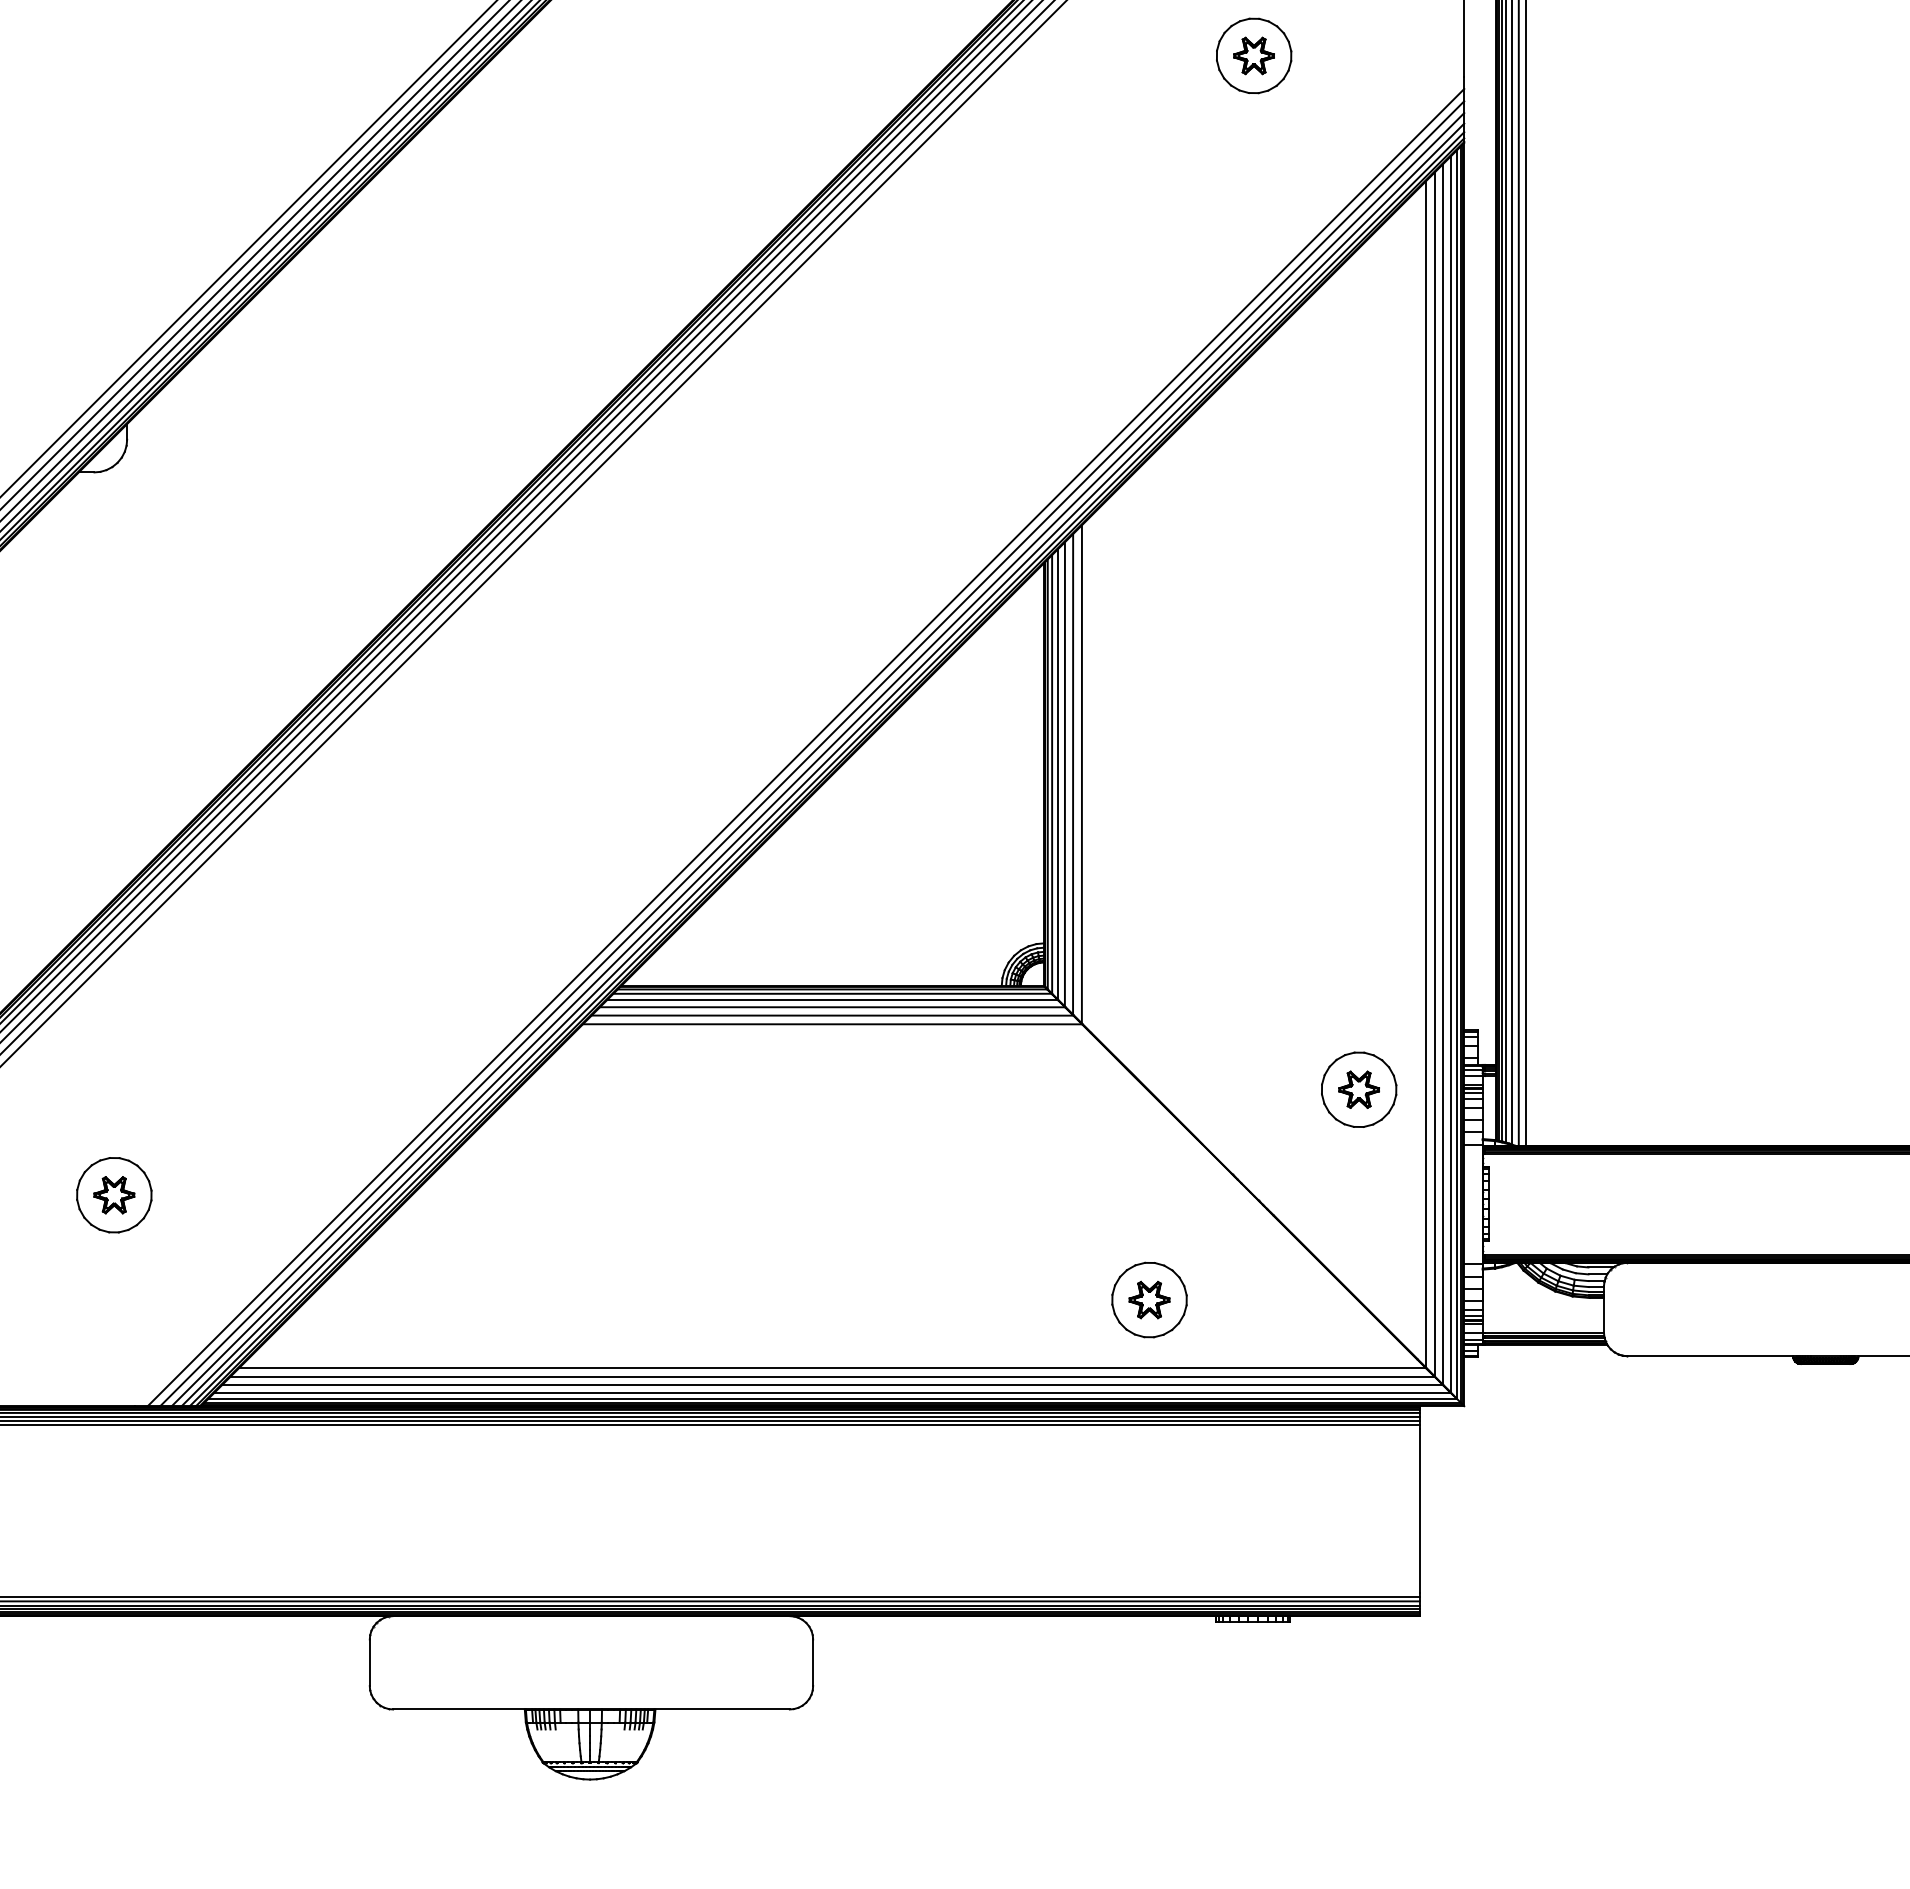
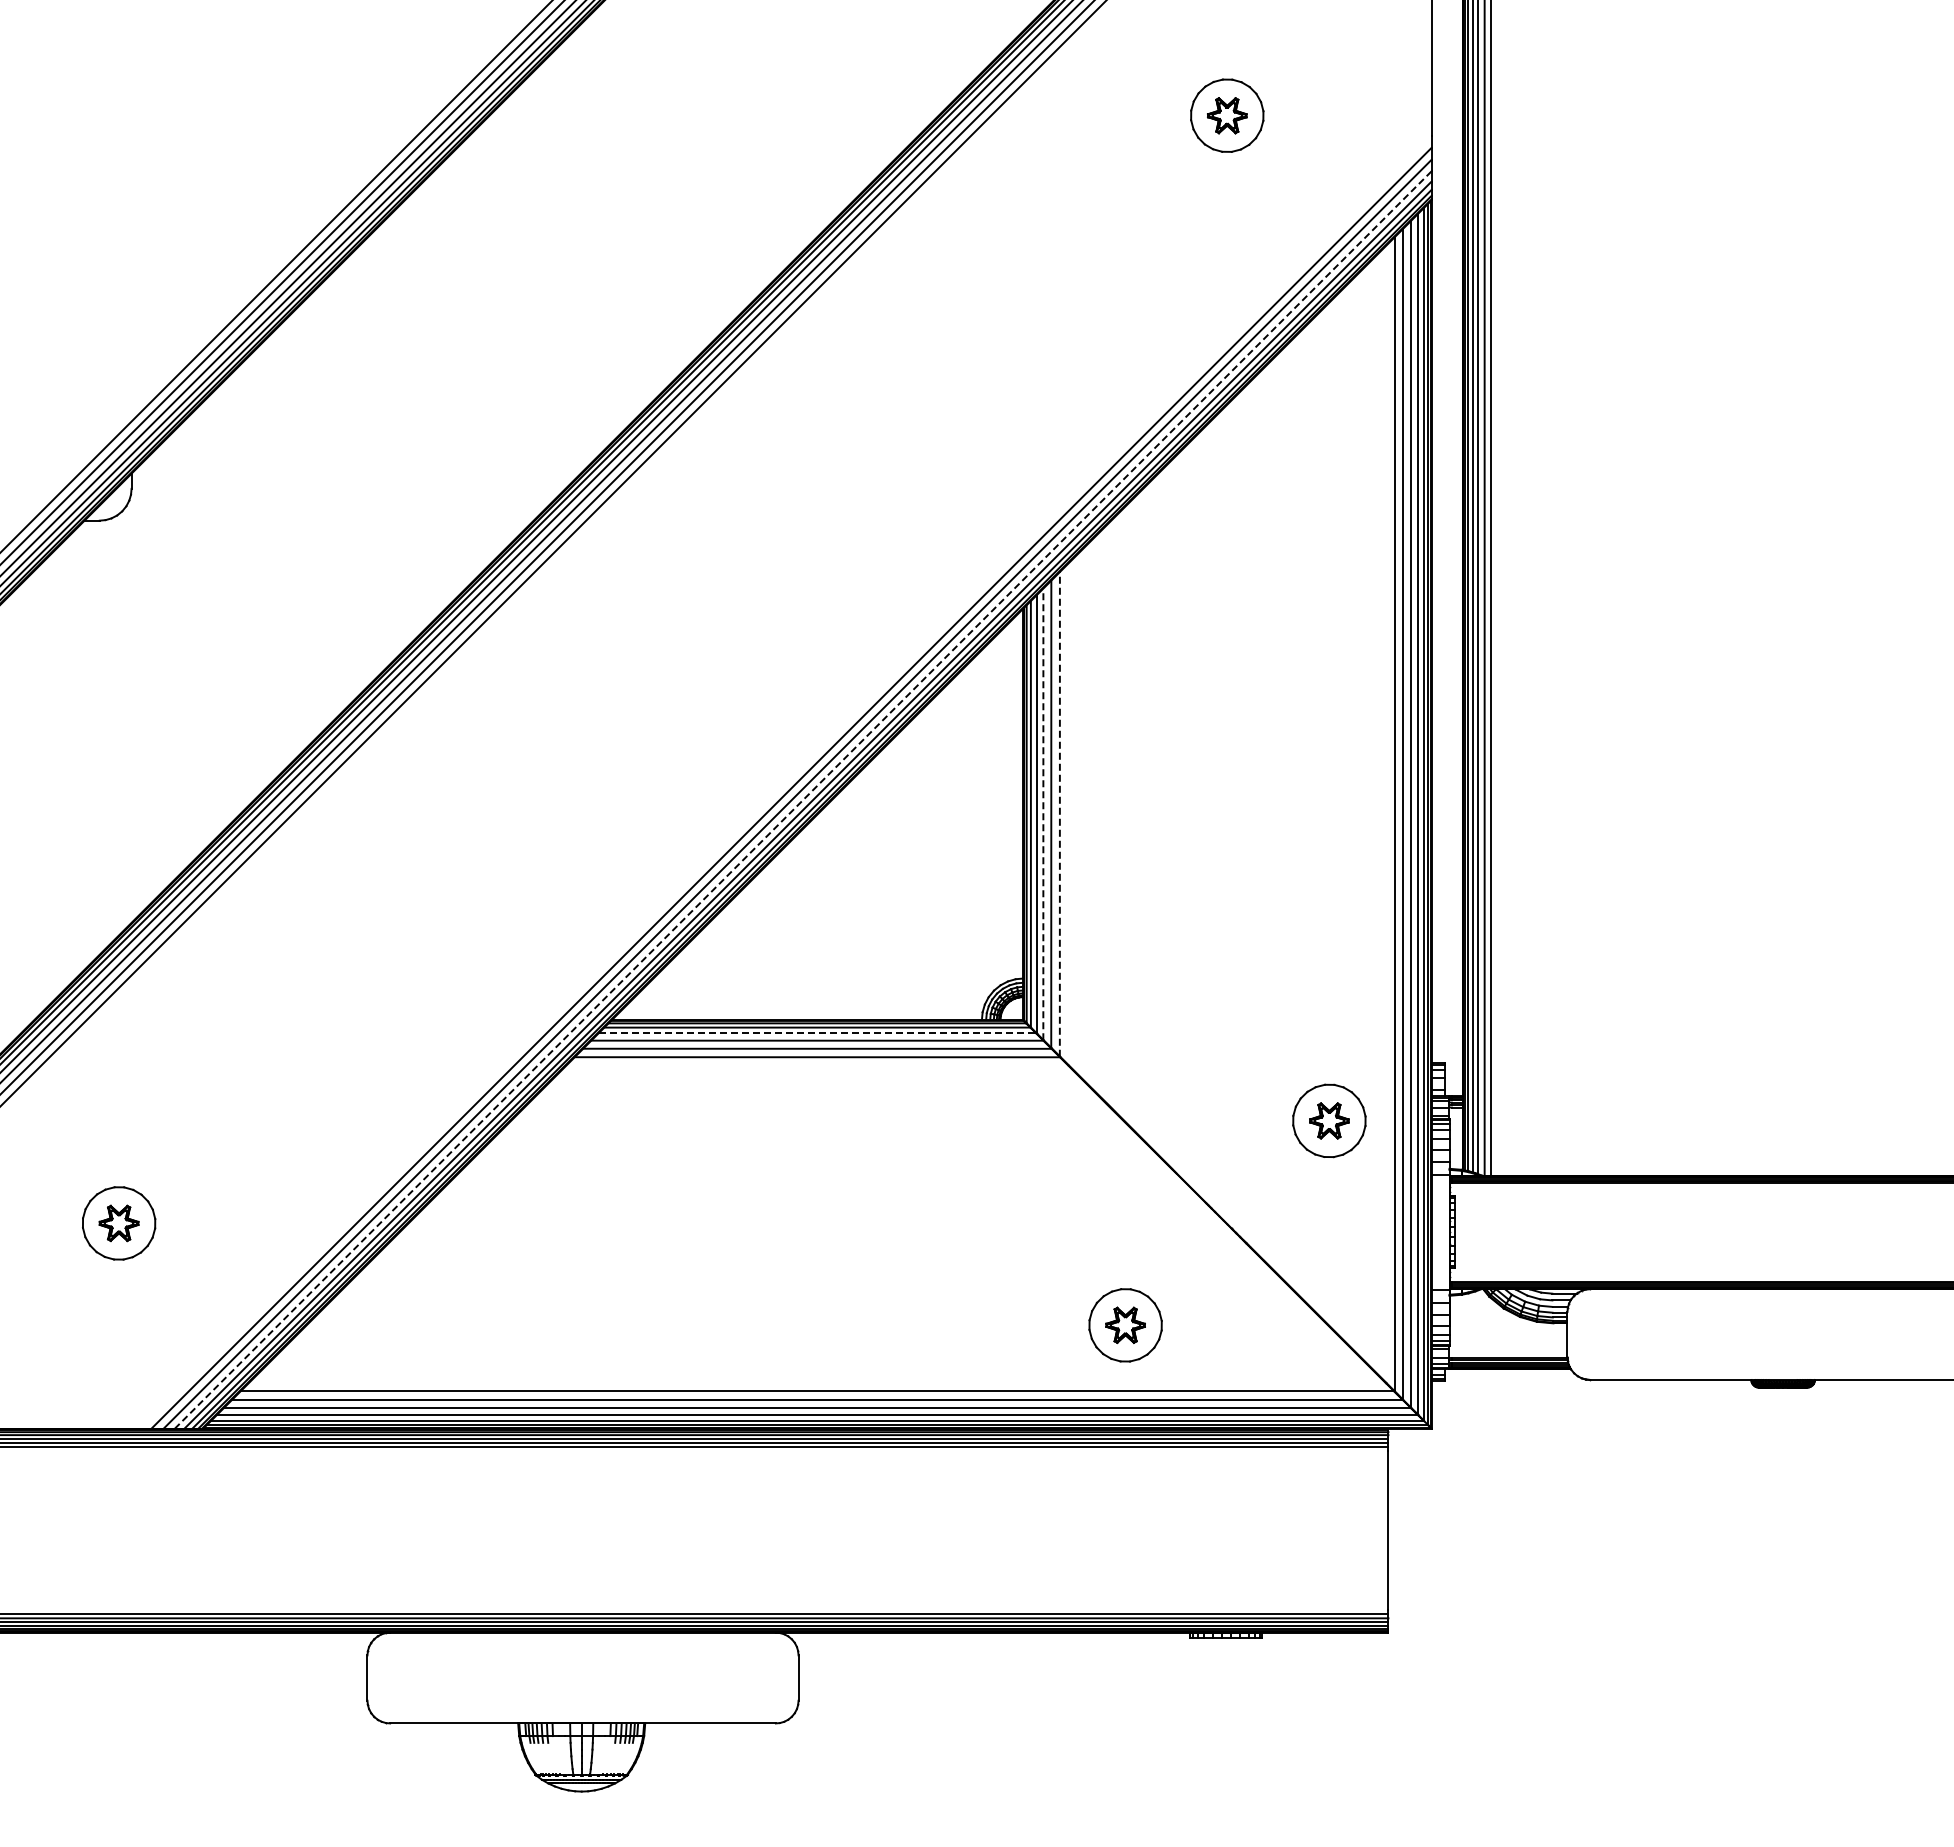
line: (818, 759) -> (803, 799), solid -> dashed
line: (1081, 773) -> (1059, 813), solid -> dashed
line: (1065, 774) -> (1043, 814), solid -> dashed
line: (833, 999) -> (818, 1033), solid -> dashed

